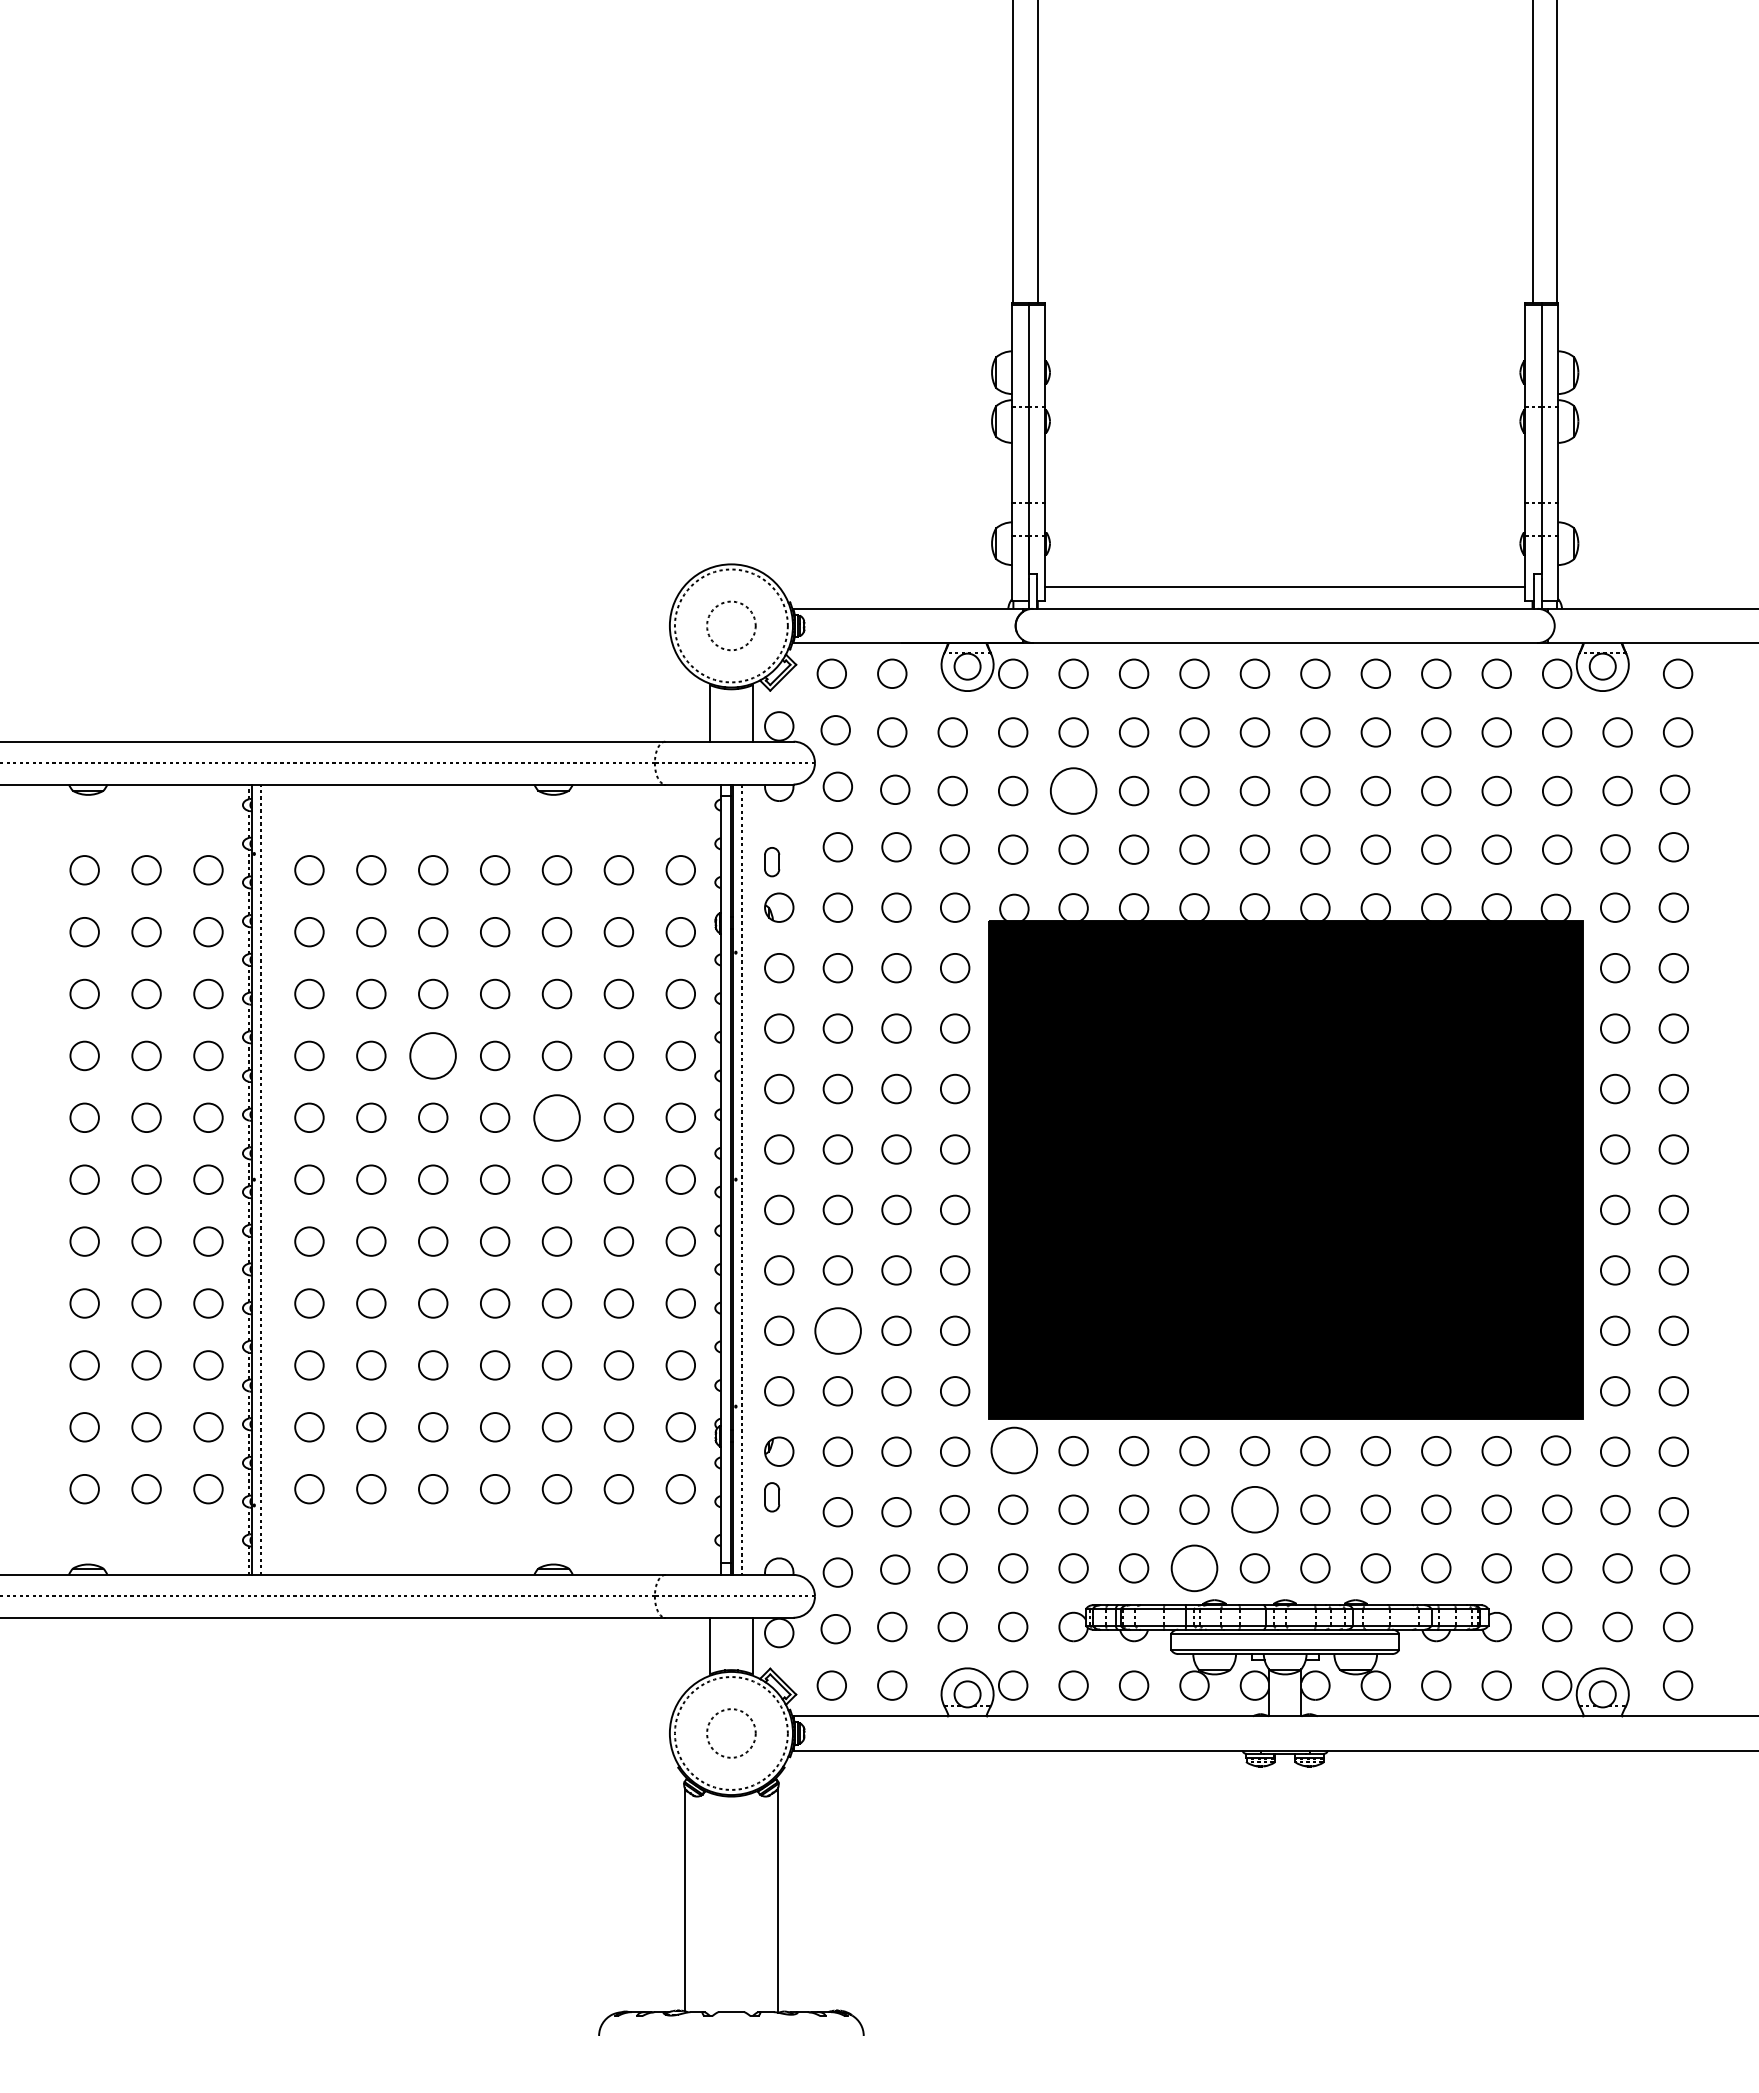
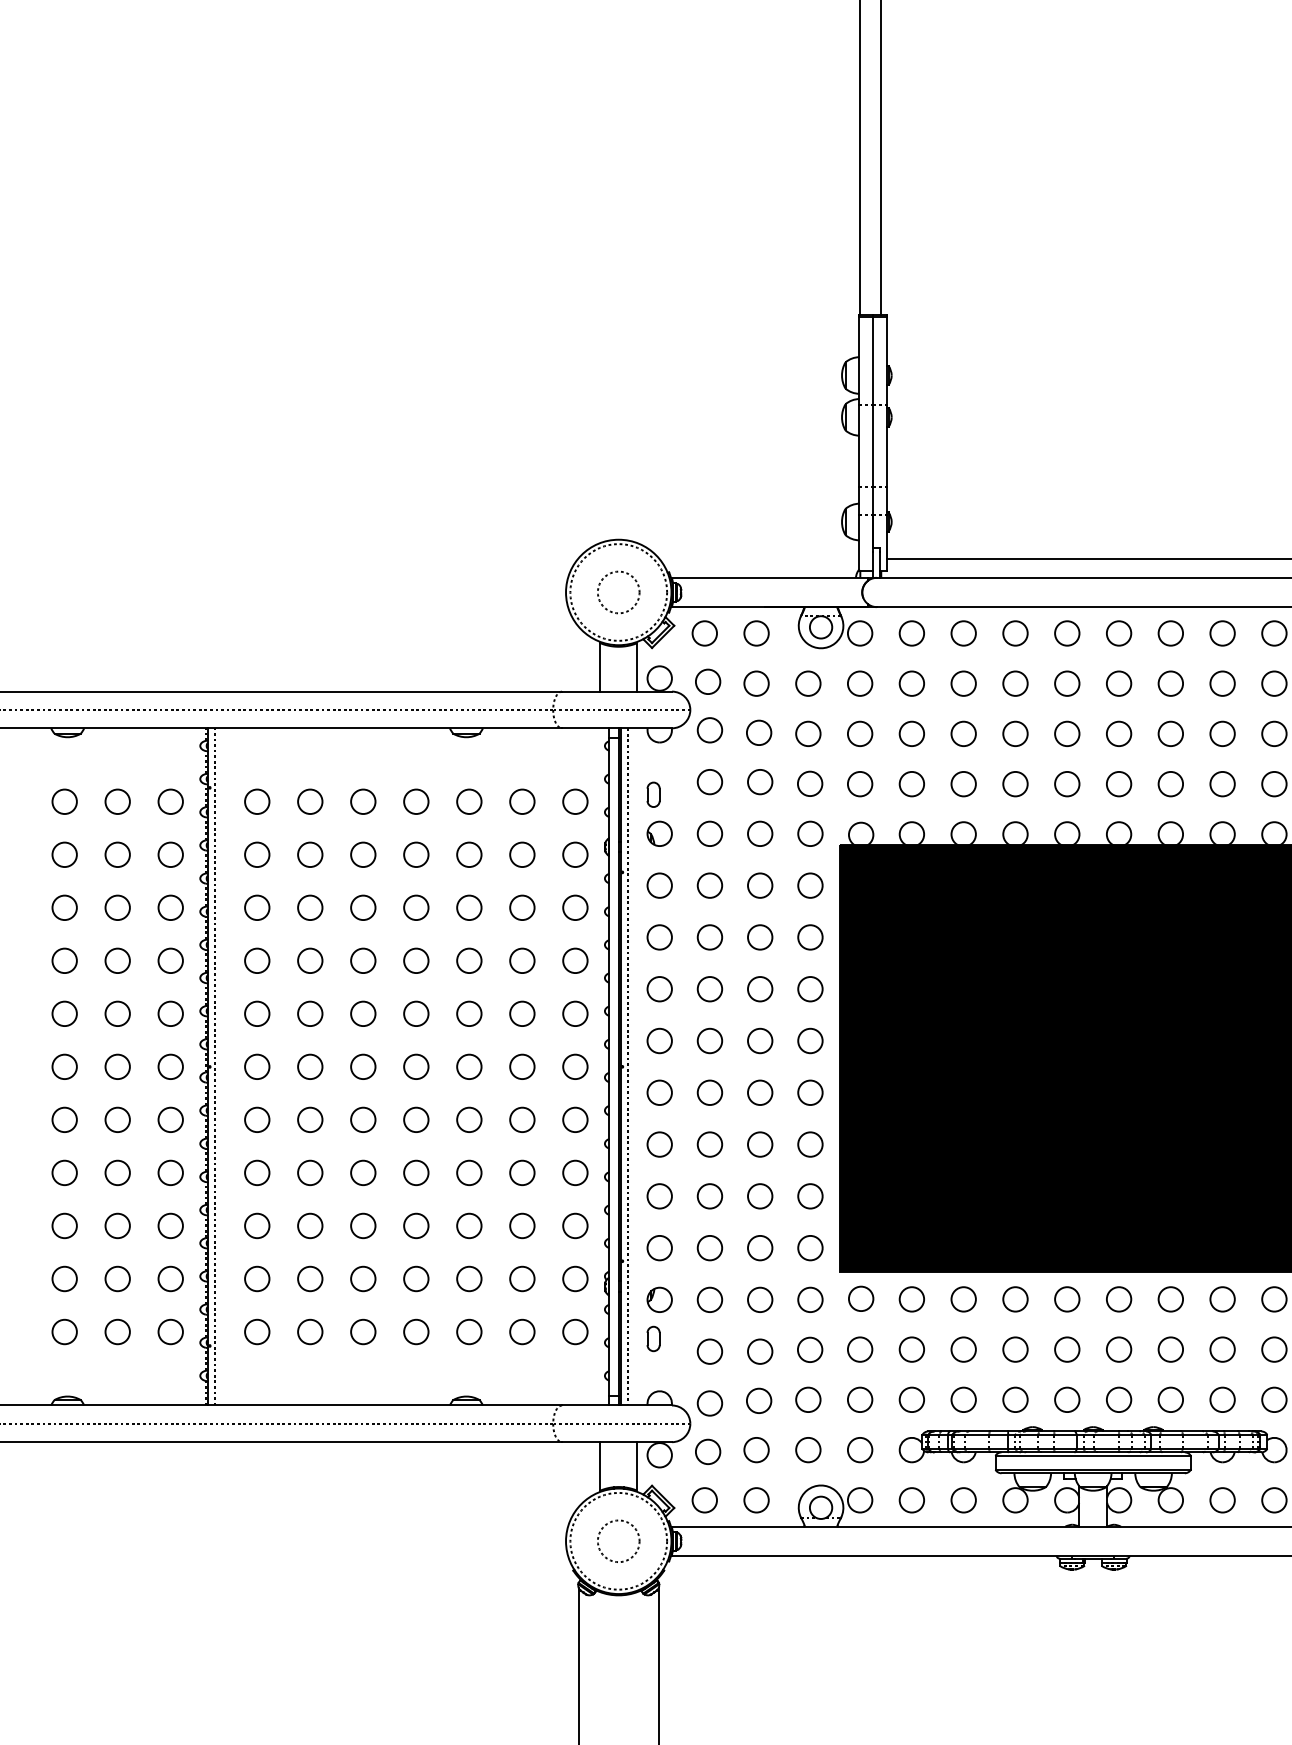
circle: (1073, 790) -> (911, 733), size x0.62
circle: (433, 1055) -> (363, 960), size x0.62
circle: (556, 1117) -> (468, 1013), size x0.62
circle: (837, 1330) -> (709, 1196), size x0.62
circle: (1014, 1450) -> (861, 1298), size x0.62
circle: (1254, 1509) -> (1066, 1349), size x0.62
circle: (1194, 1568) -> (1015, 1399), size x0.62

